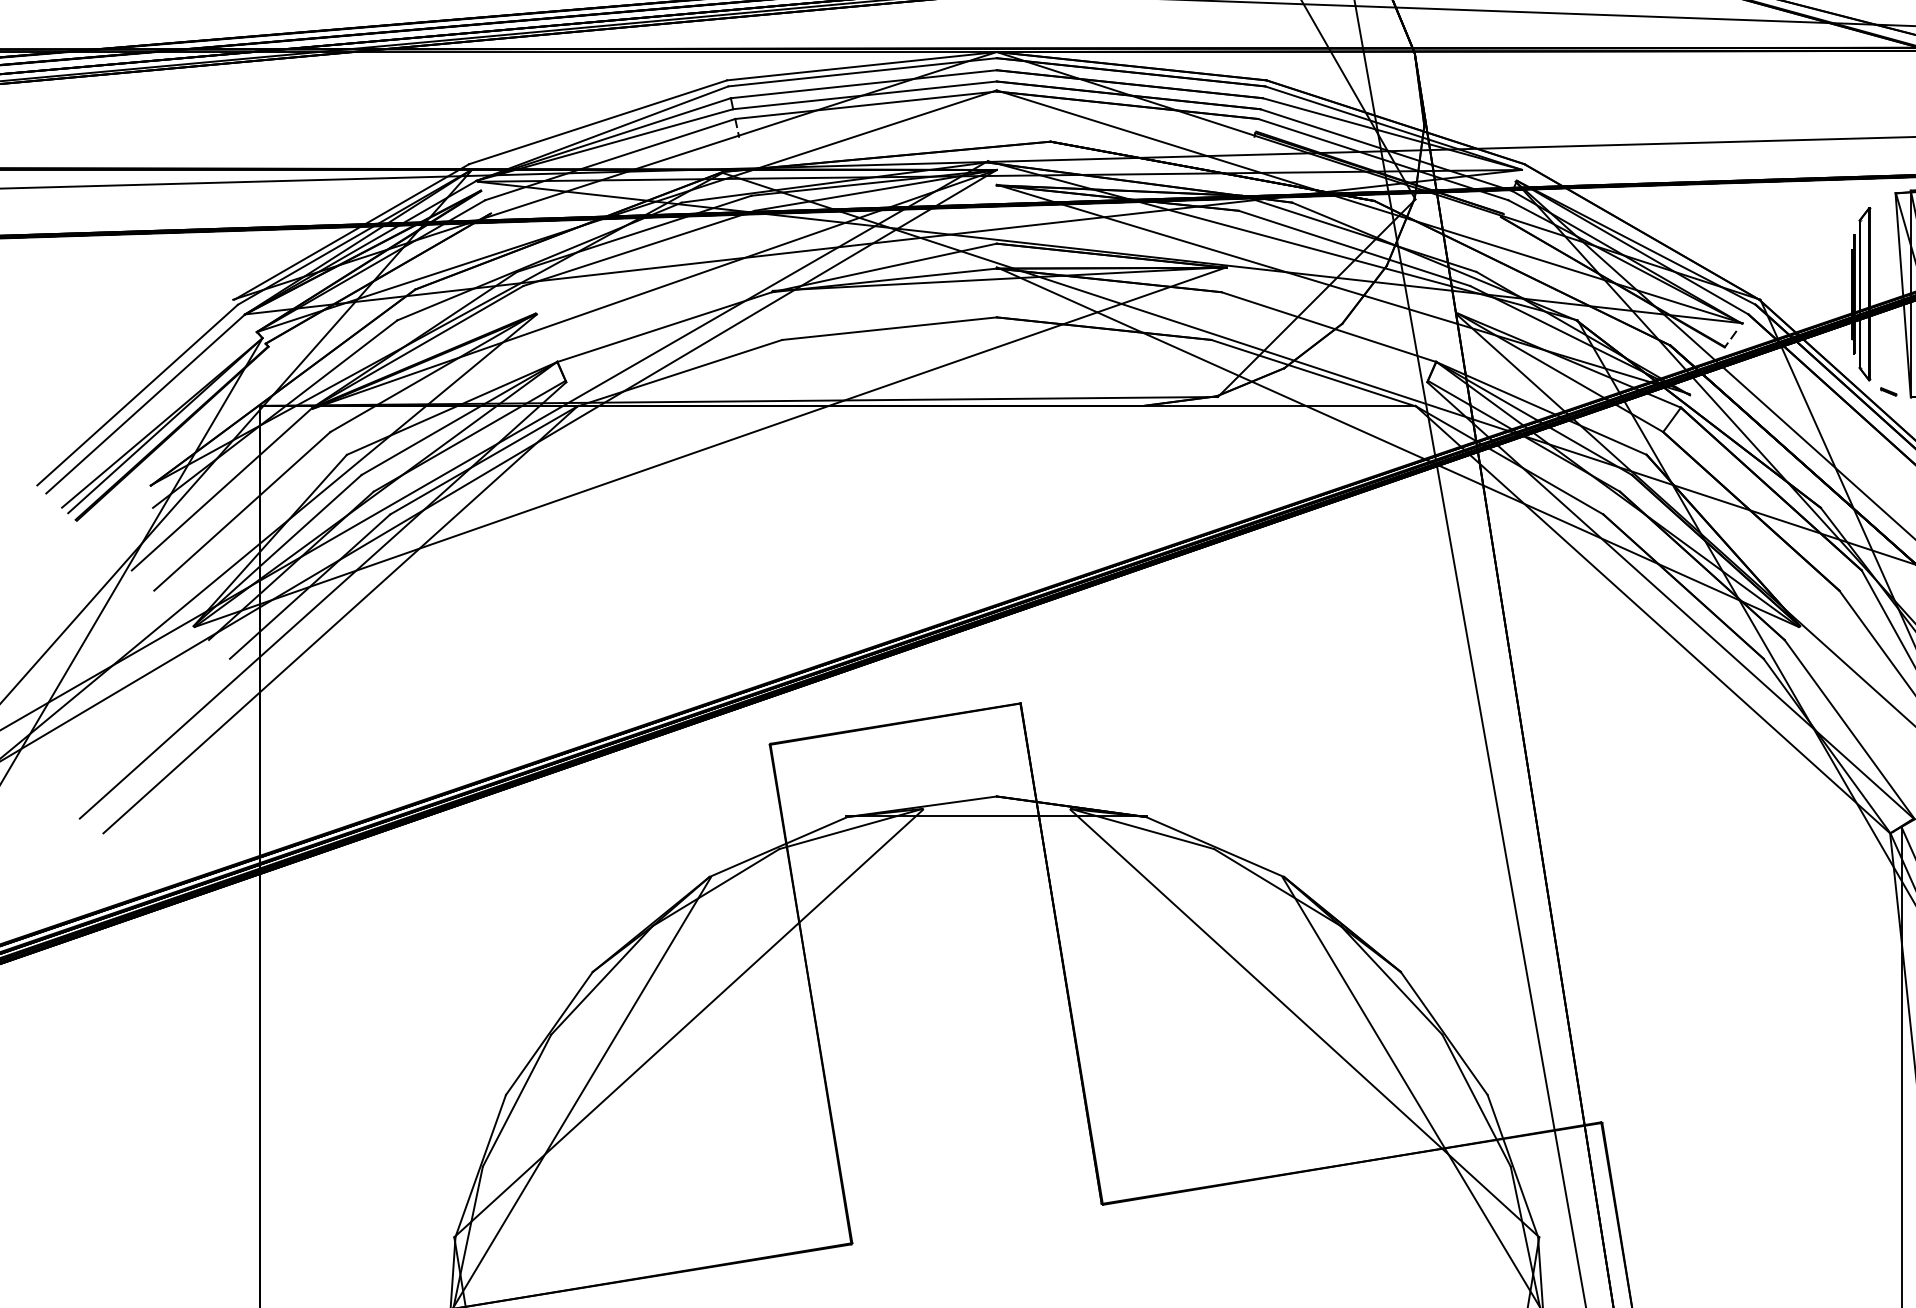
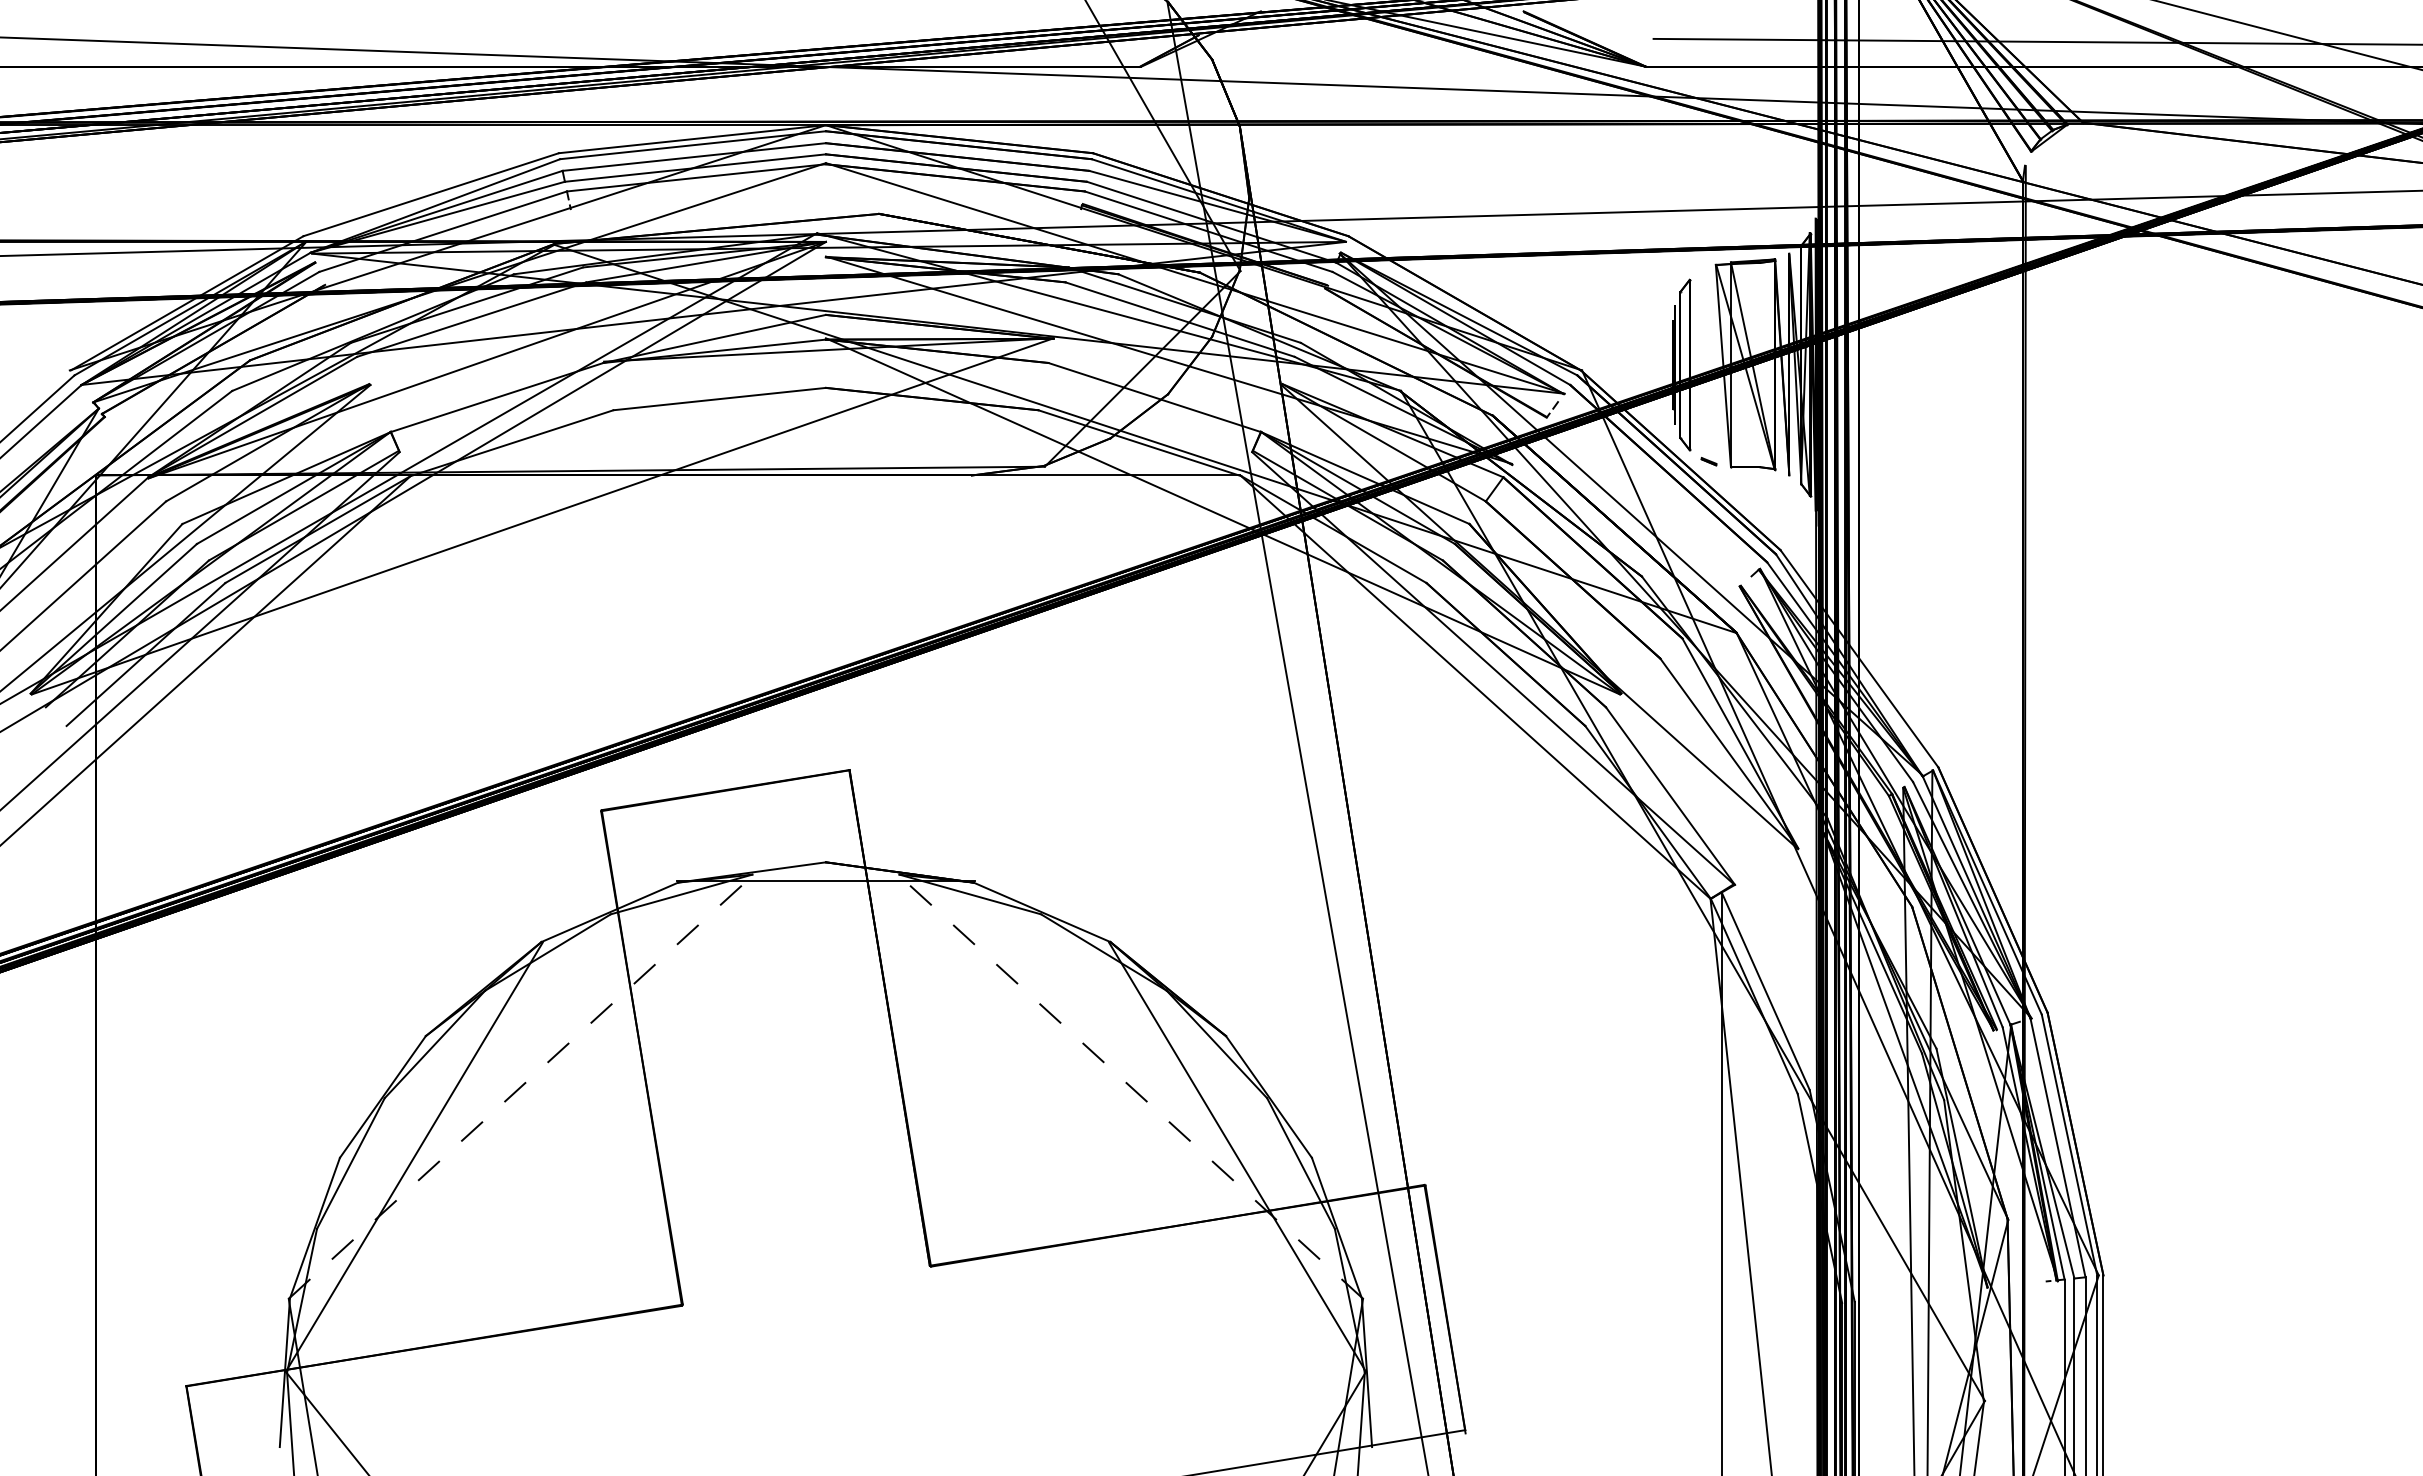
line: (689, 1022) -> (521, 1086), solid -> dashed
line: (1304, 1022) -> (1130, 1086), solid -> dashed

